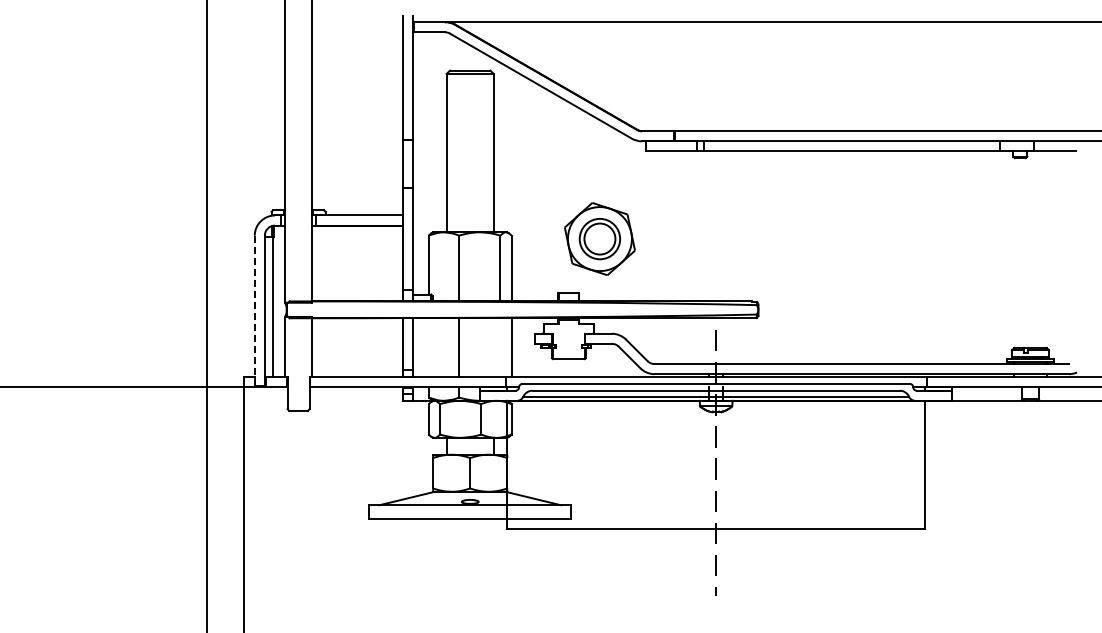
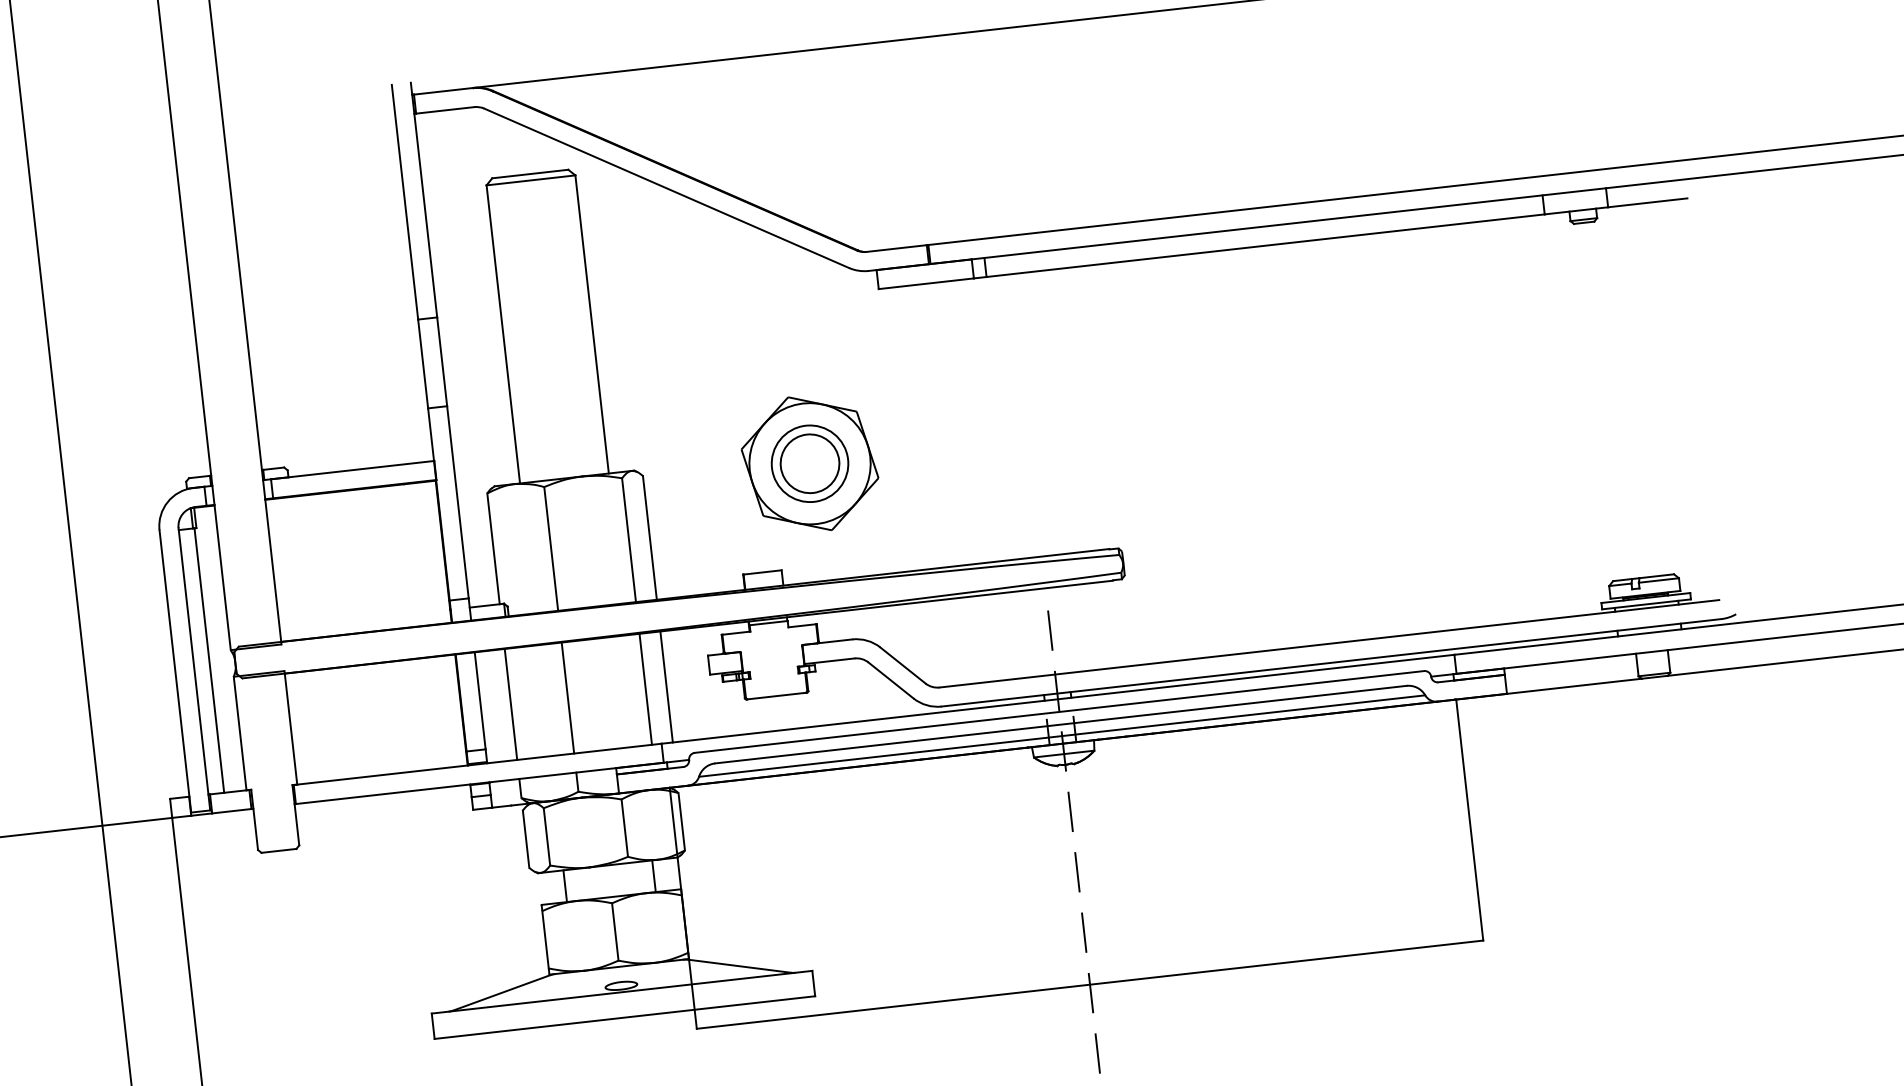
line: (254, 310) -> (174, 671), dashed -> solid
line: (428, 347) -> (510, 704), added
line: (500, 347) -> (645, 688), added

